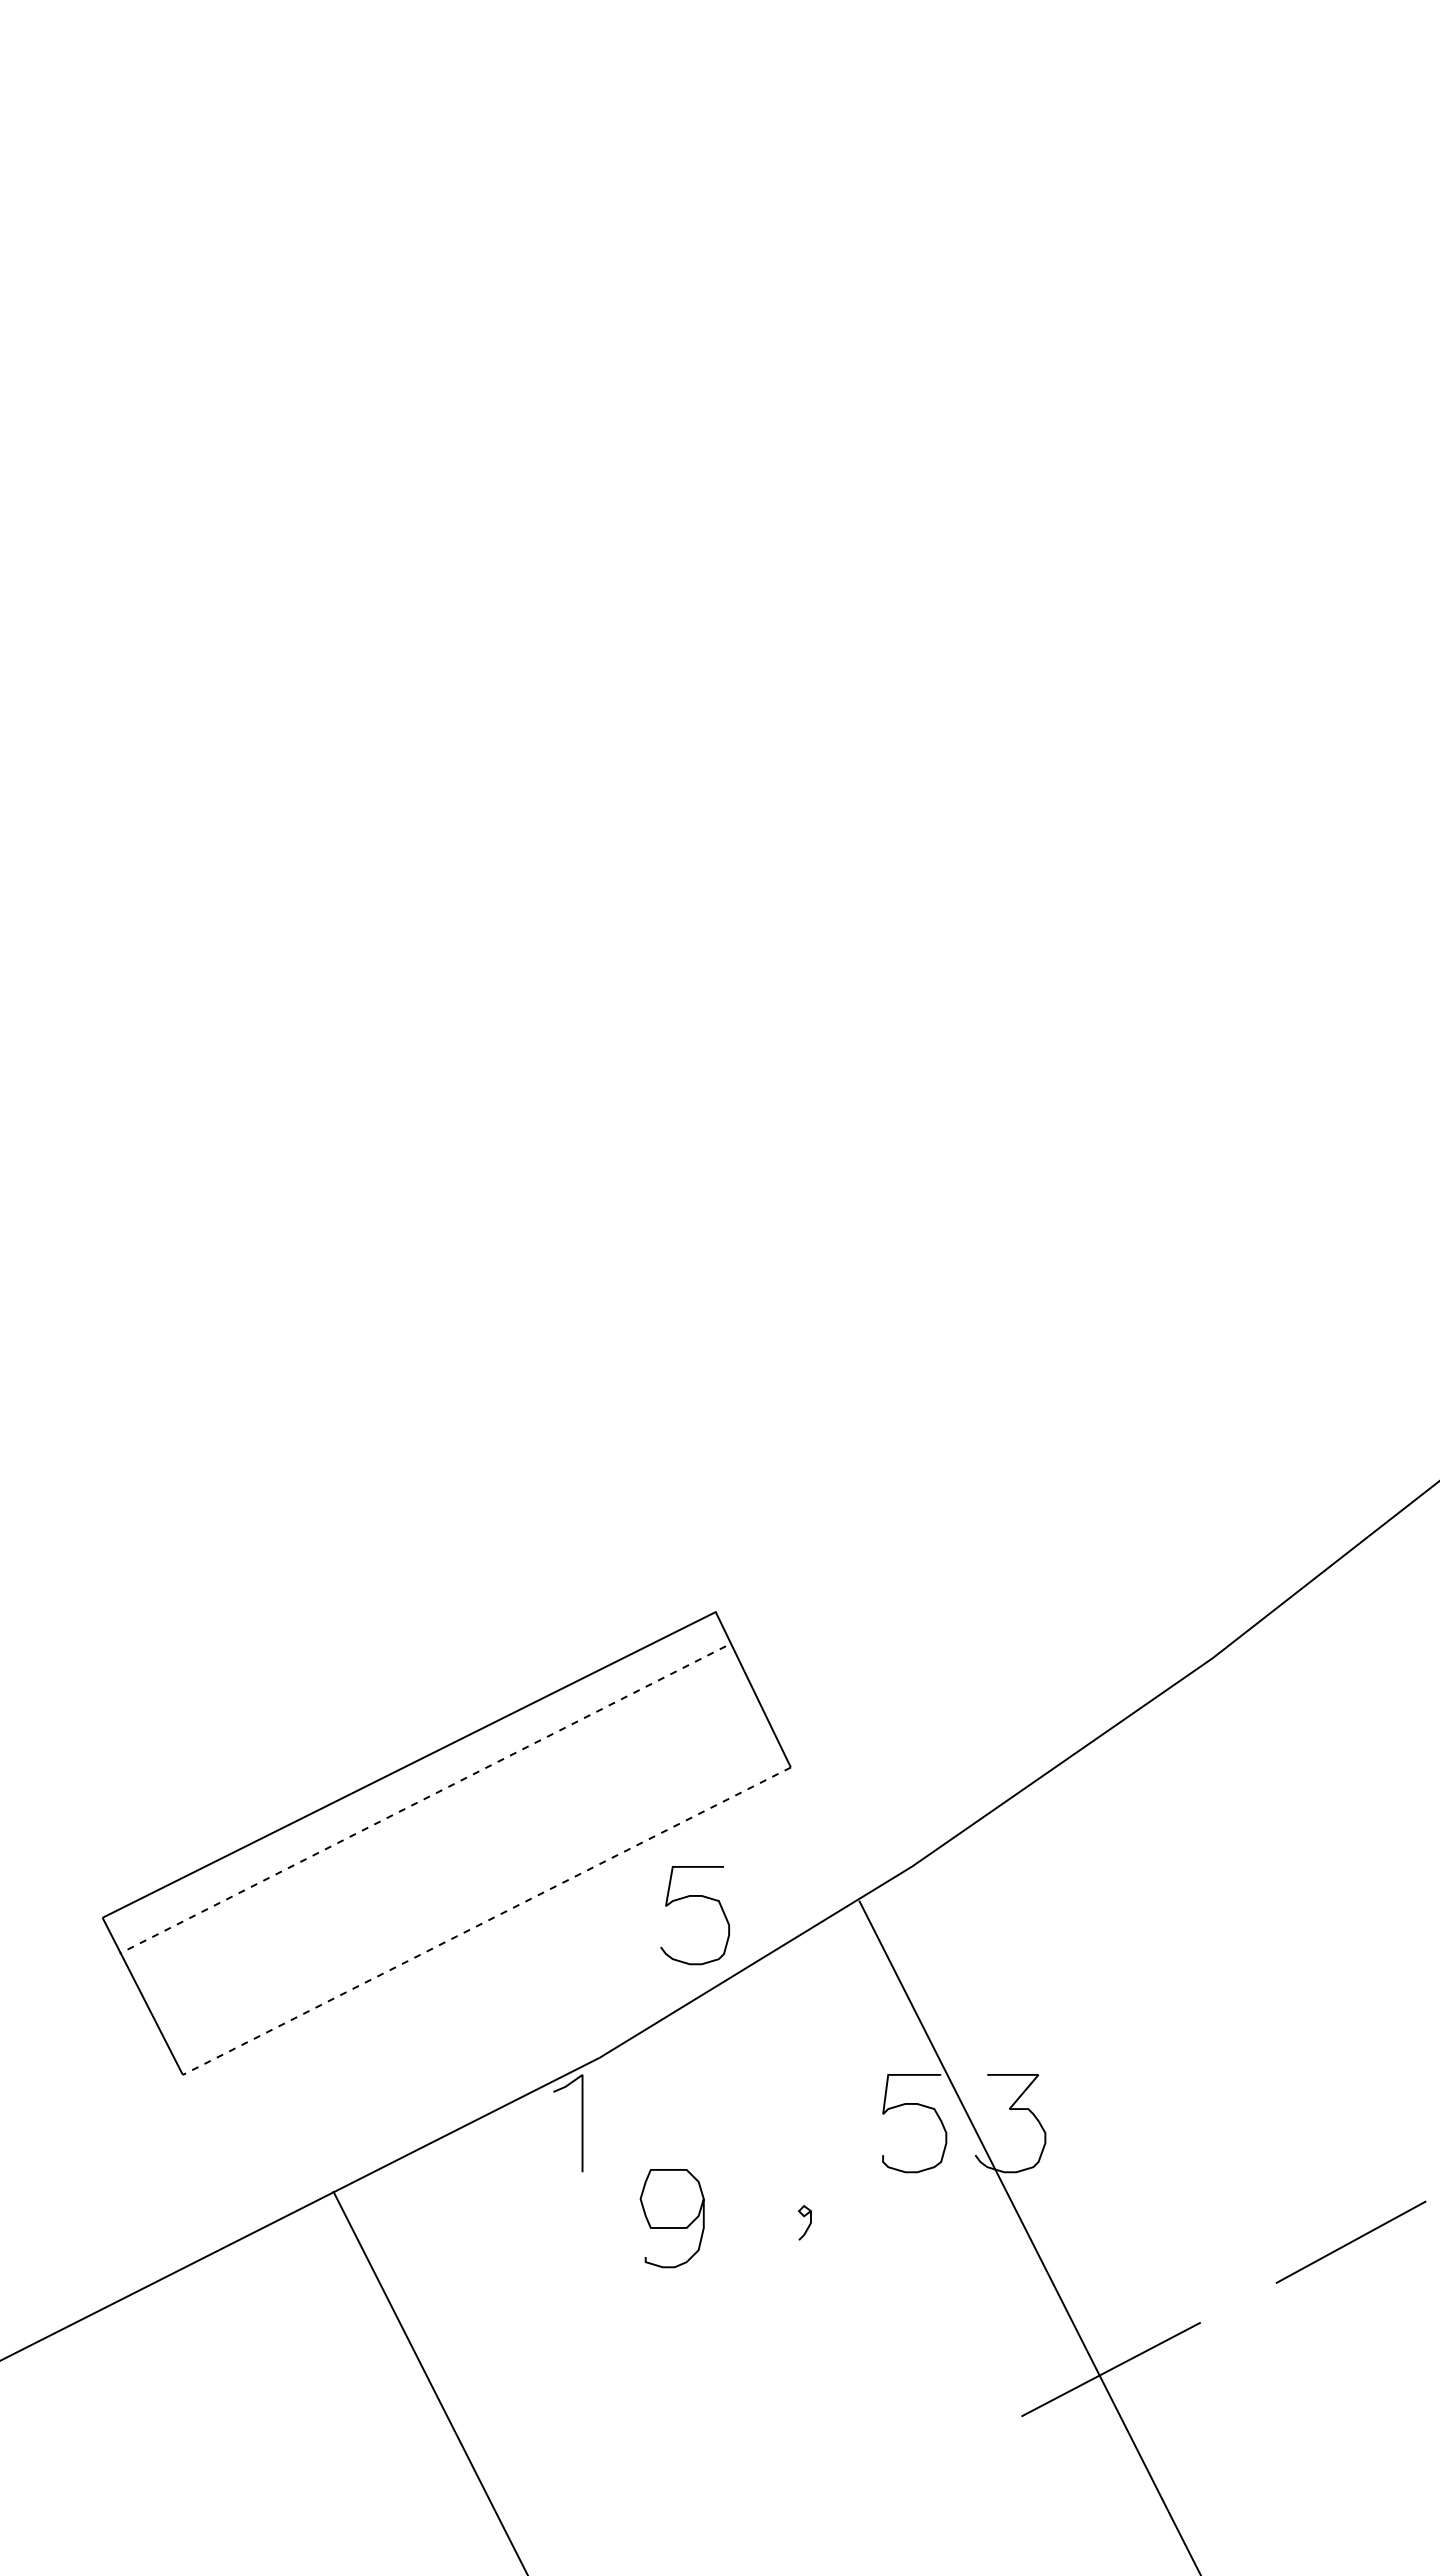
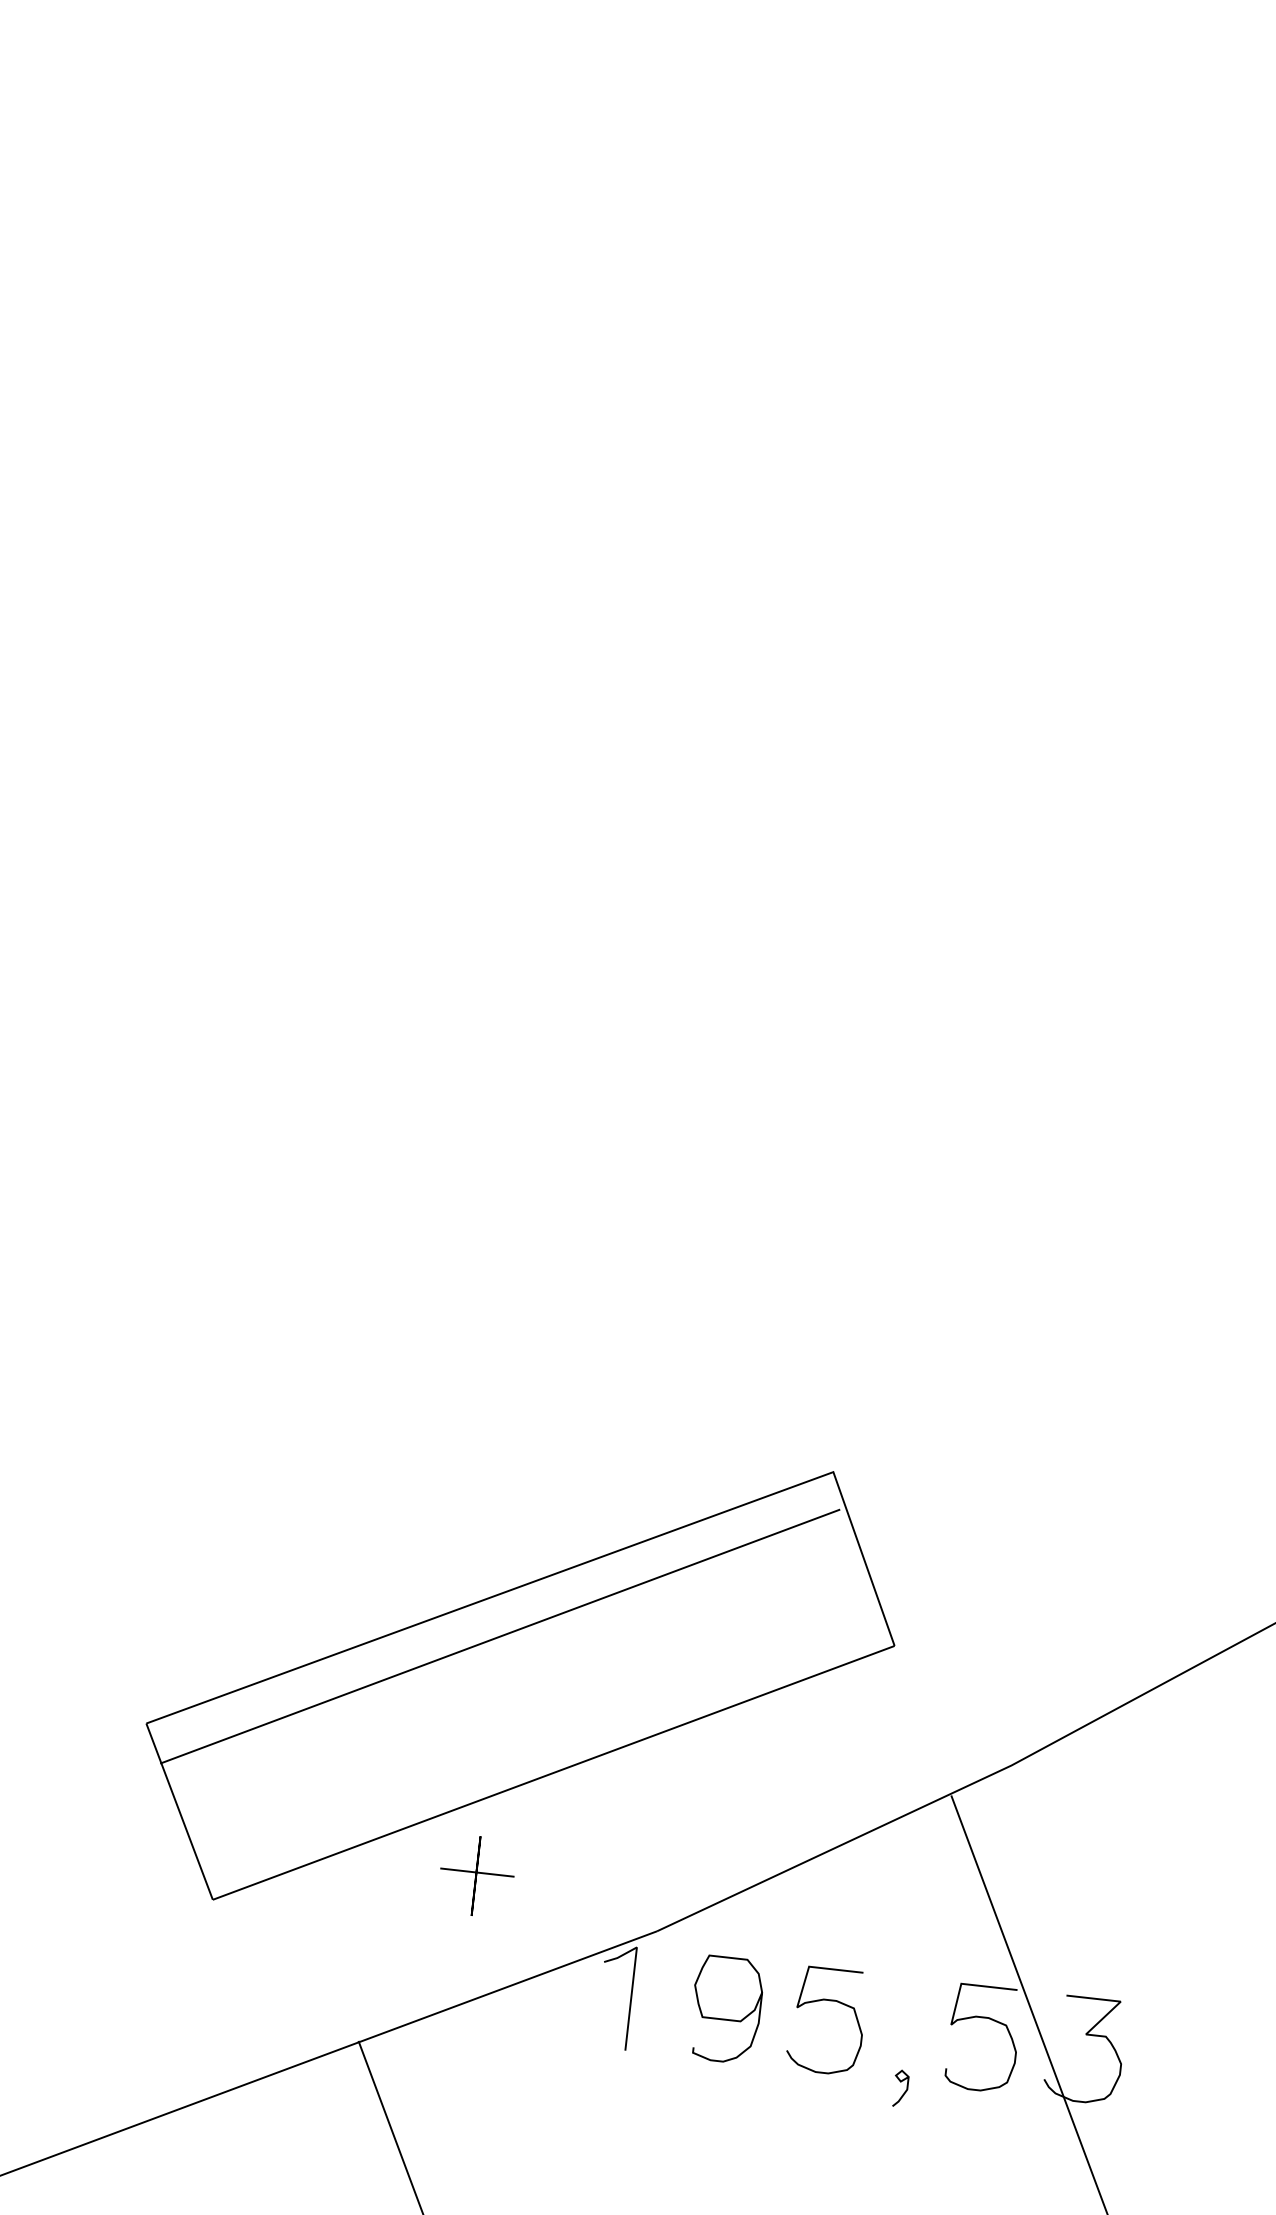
line: (422, 1799) -> (499, 1636), dashed -> solid
curve: (688, 1897) -> (822, 2001), moved
line: (486, 1921) -> (553, 1773), dashed -> solid
part: (425, 2025) -> (476, 1876), added
curve: (804, 2217) -> (901, 2082), moved
curve: (671, 2227) -> (724, 2019), moved

